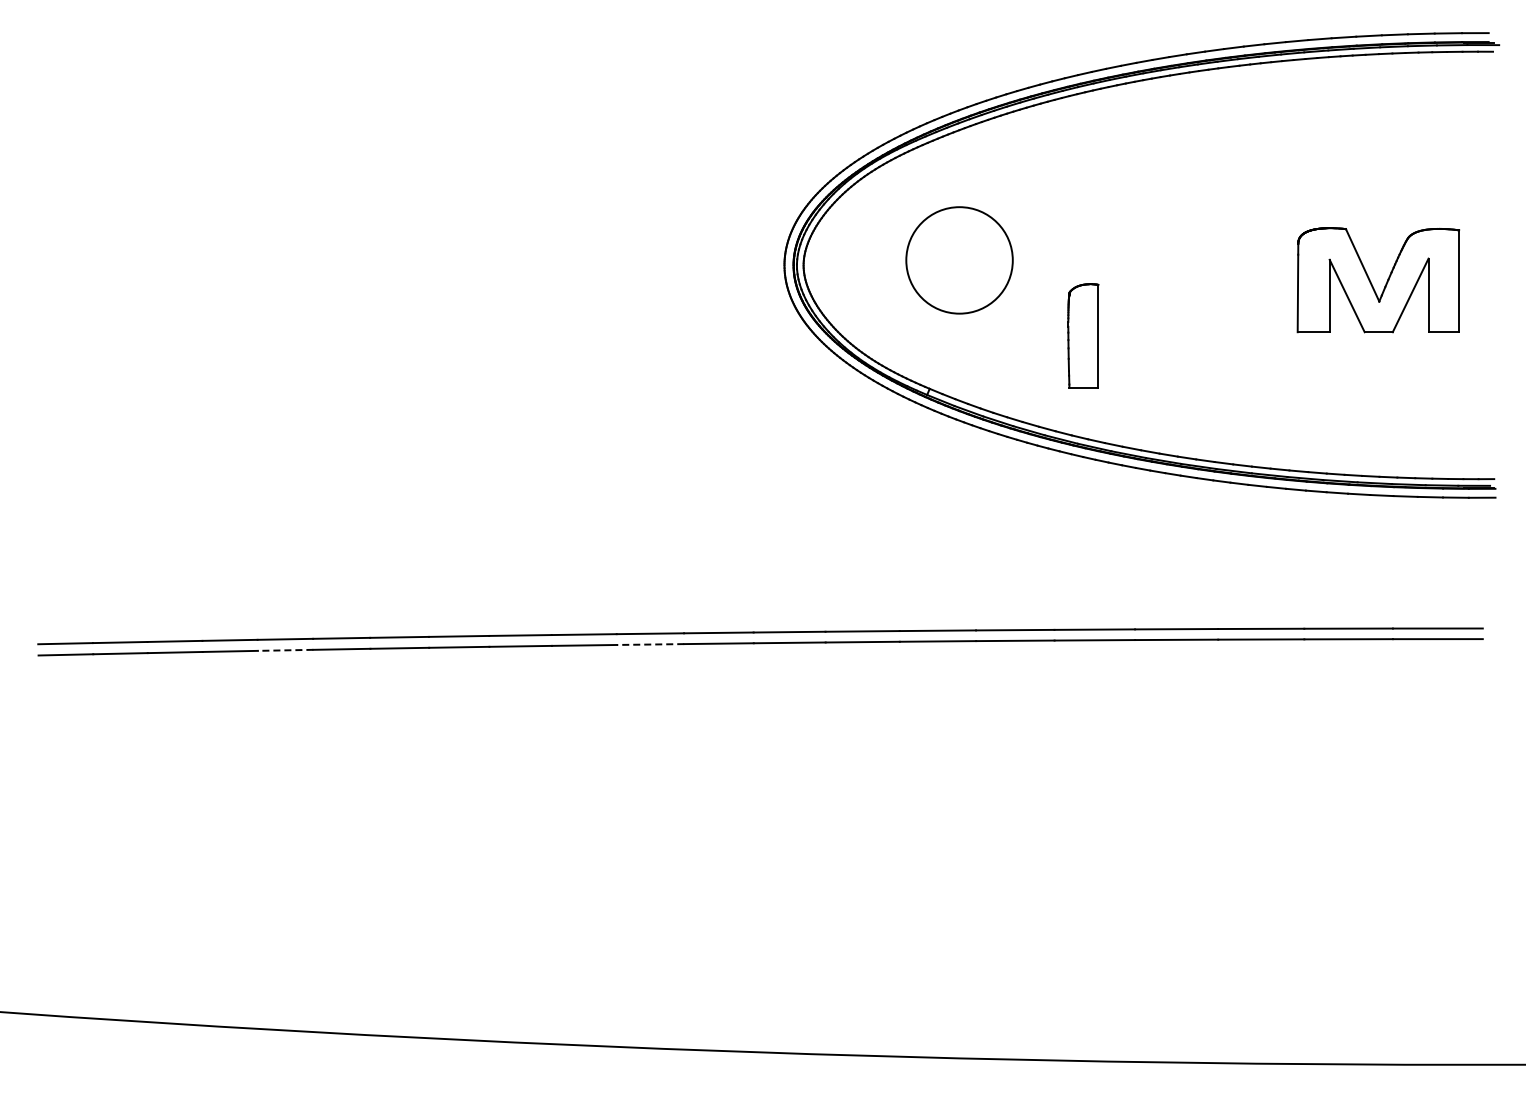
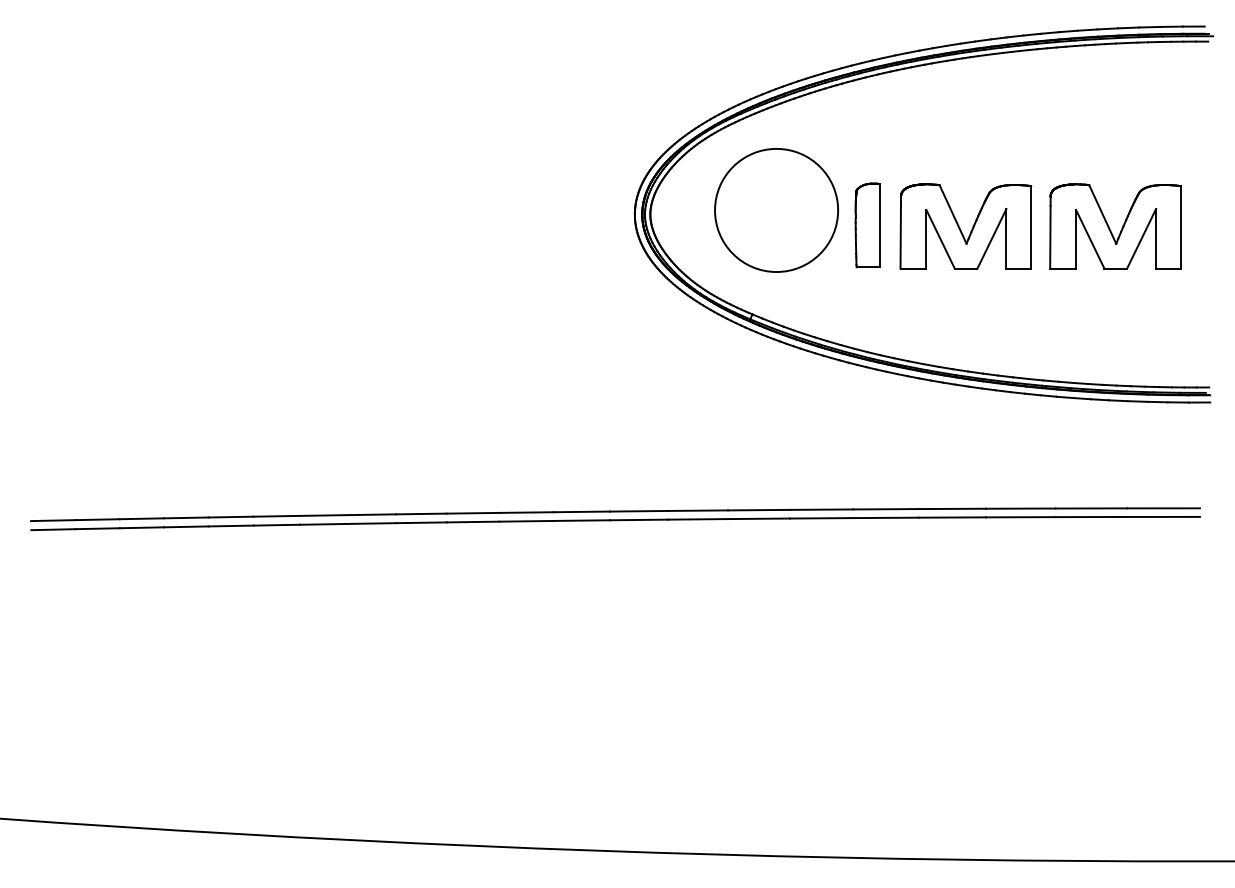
circle: (959, 260) -> (776, 210), size x1.43
part: (1187, 283) -> (961, 229), added
part: (1083, 335) -> (867, 225), moved
line: (650, 644) -> (526, 521), dashed -> solid
line: (285, 650) -> (231, 526), dashed -> solid

